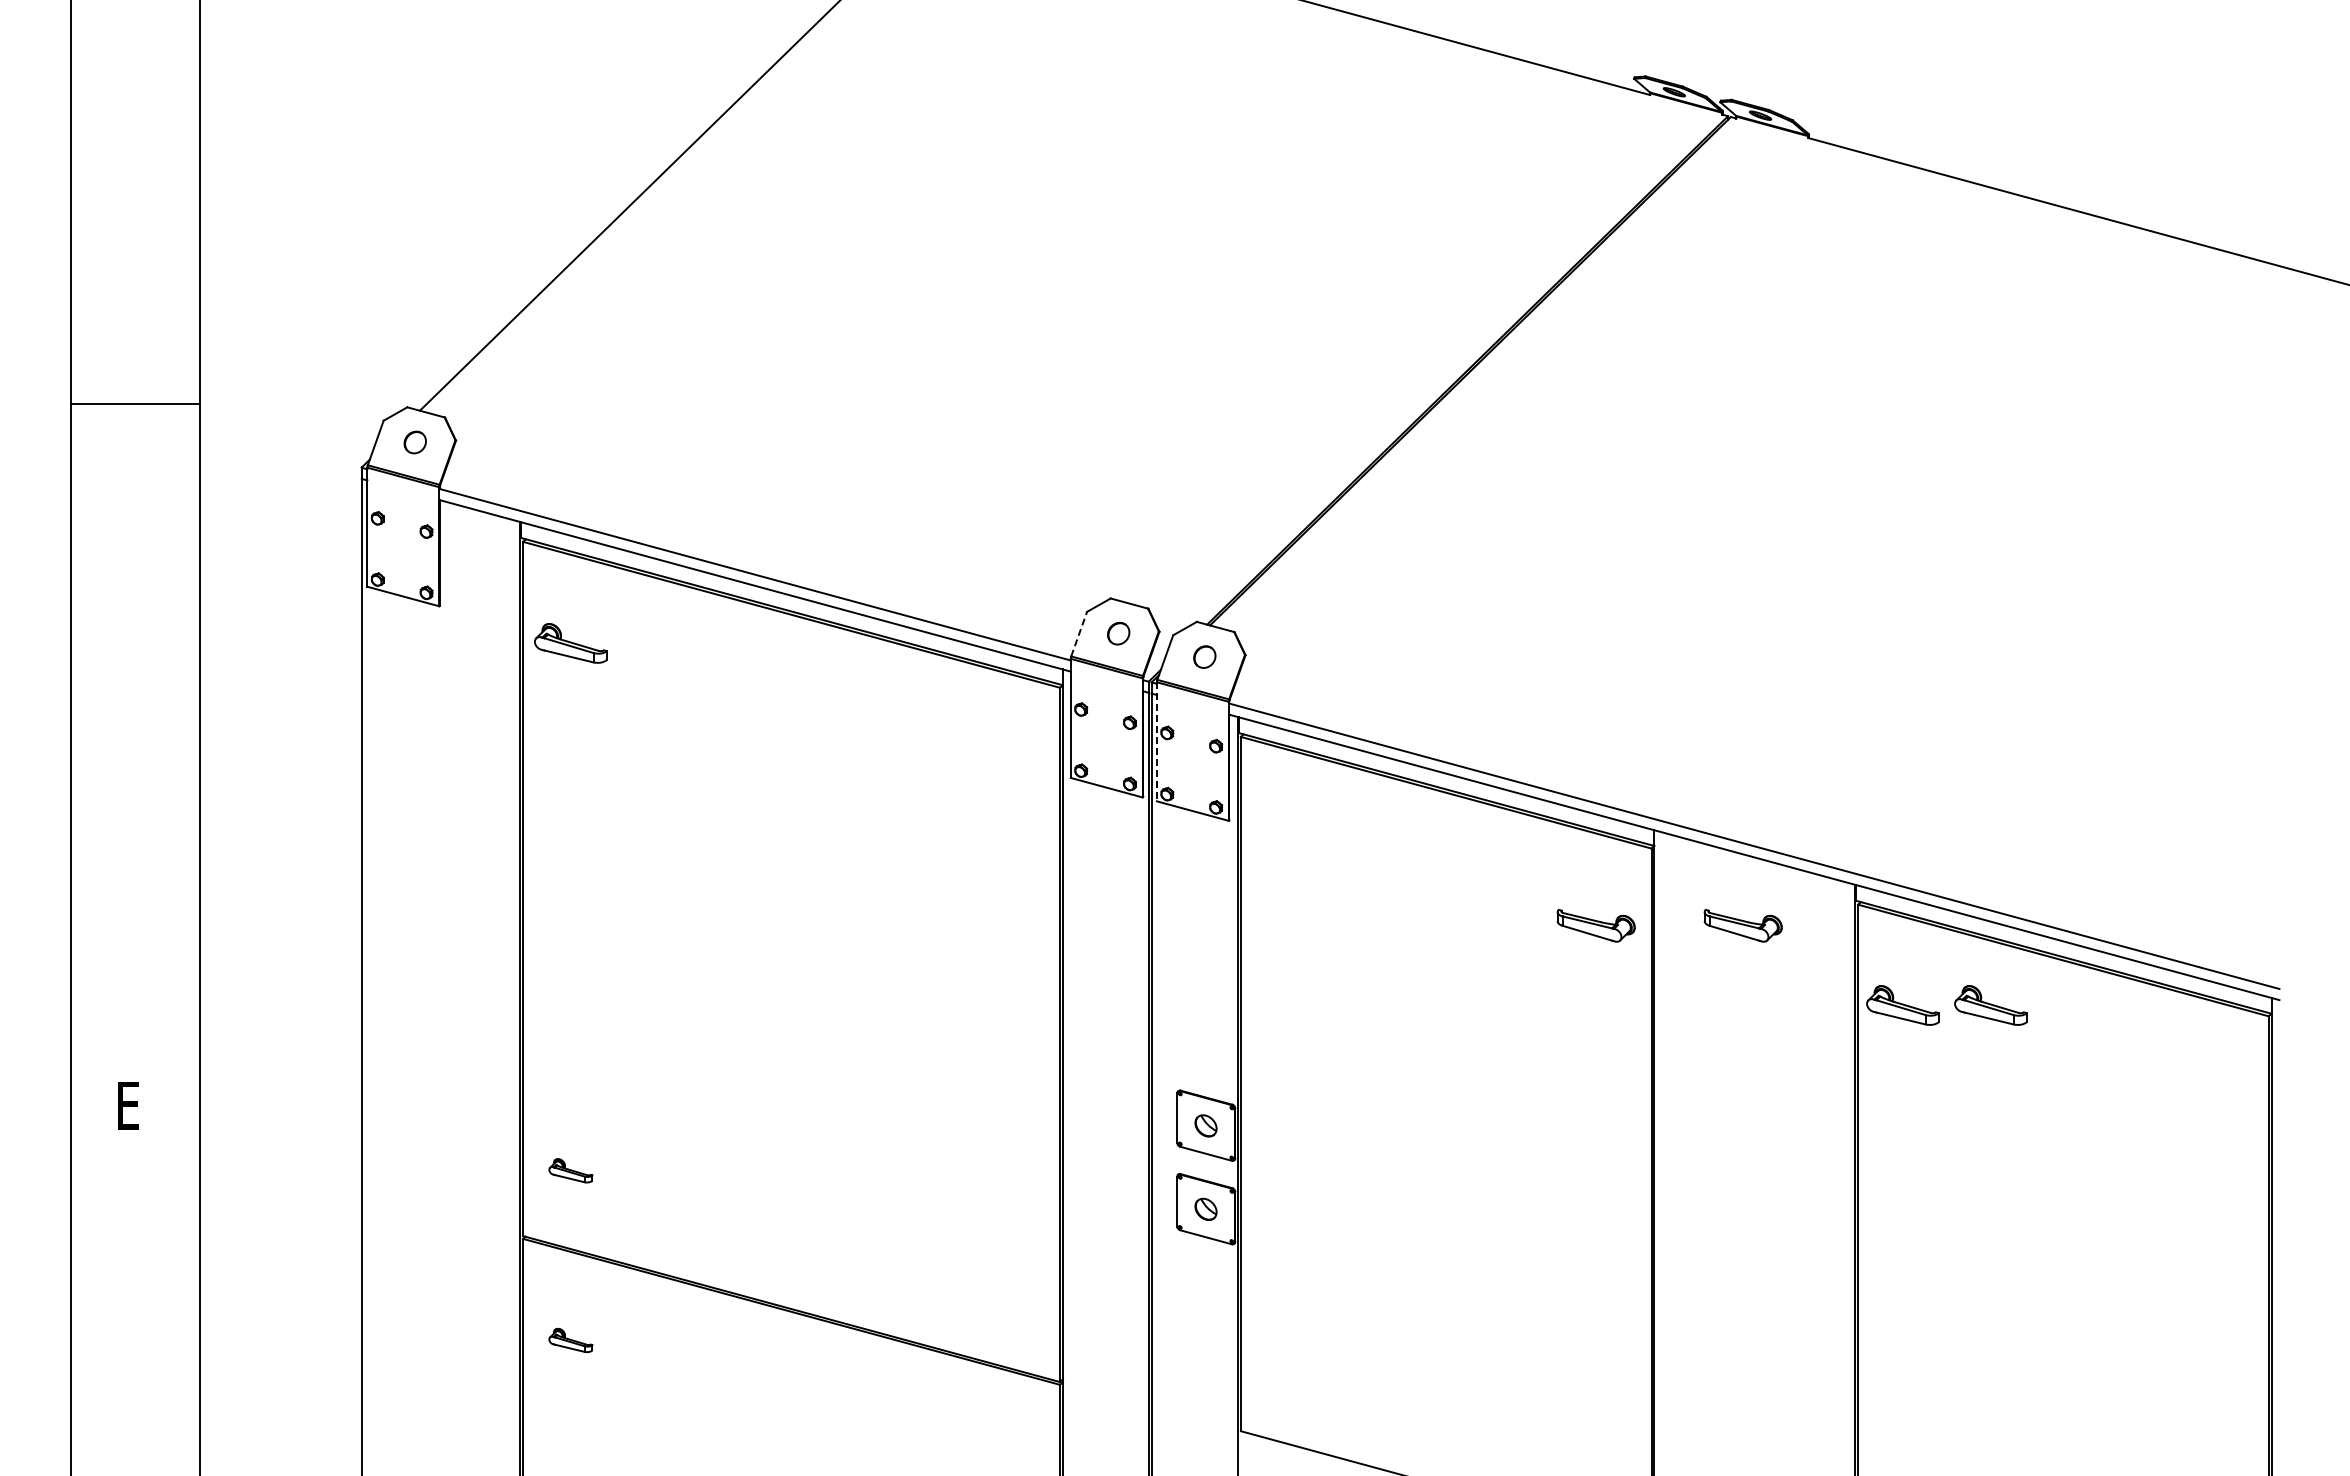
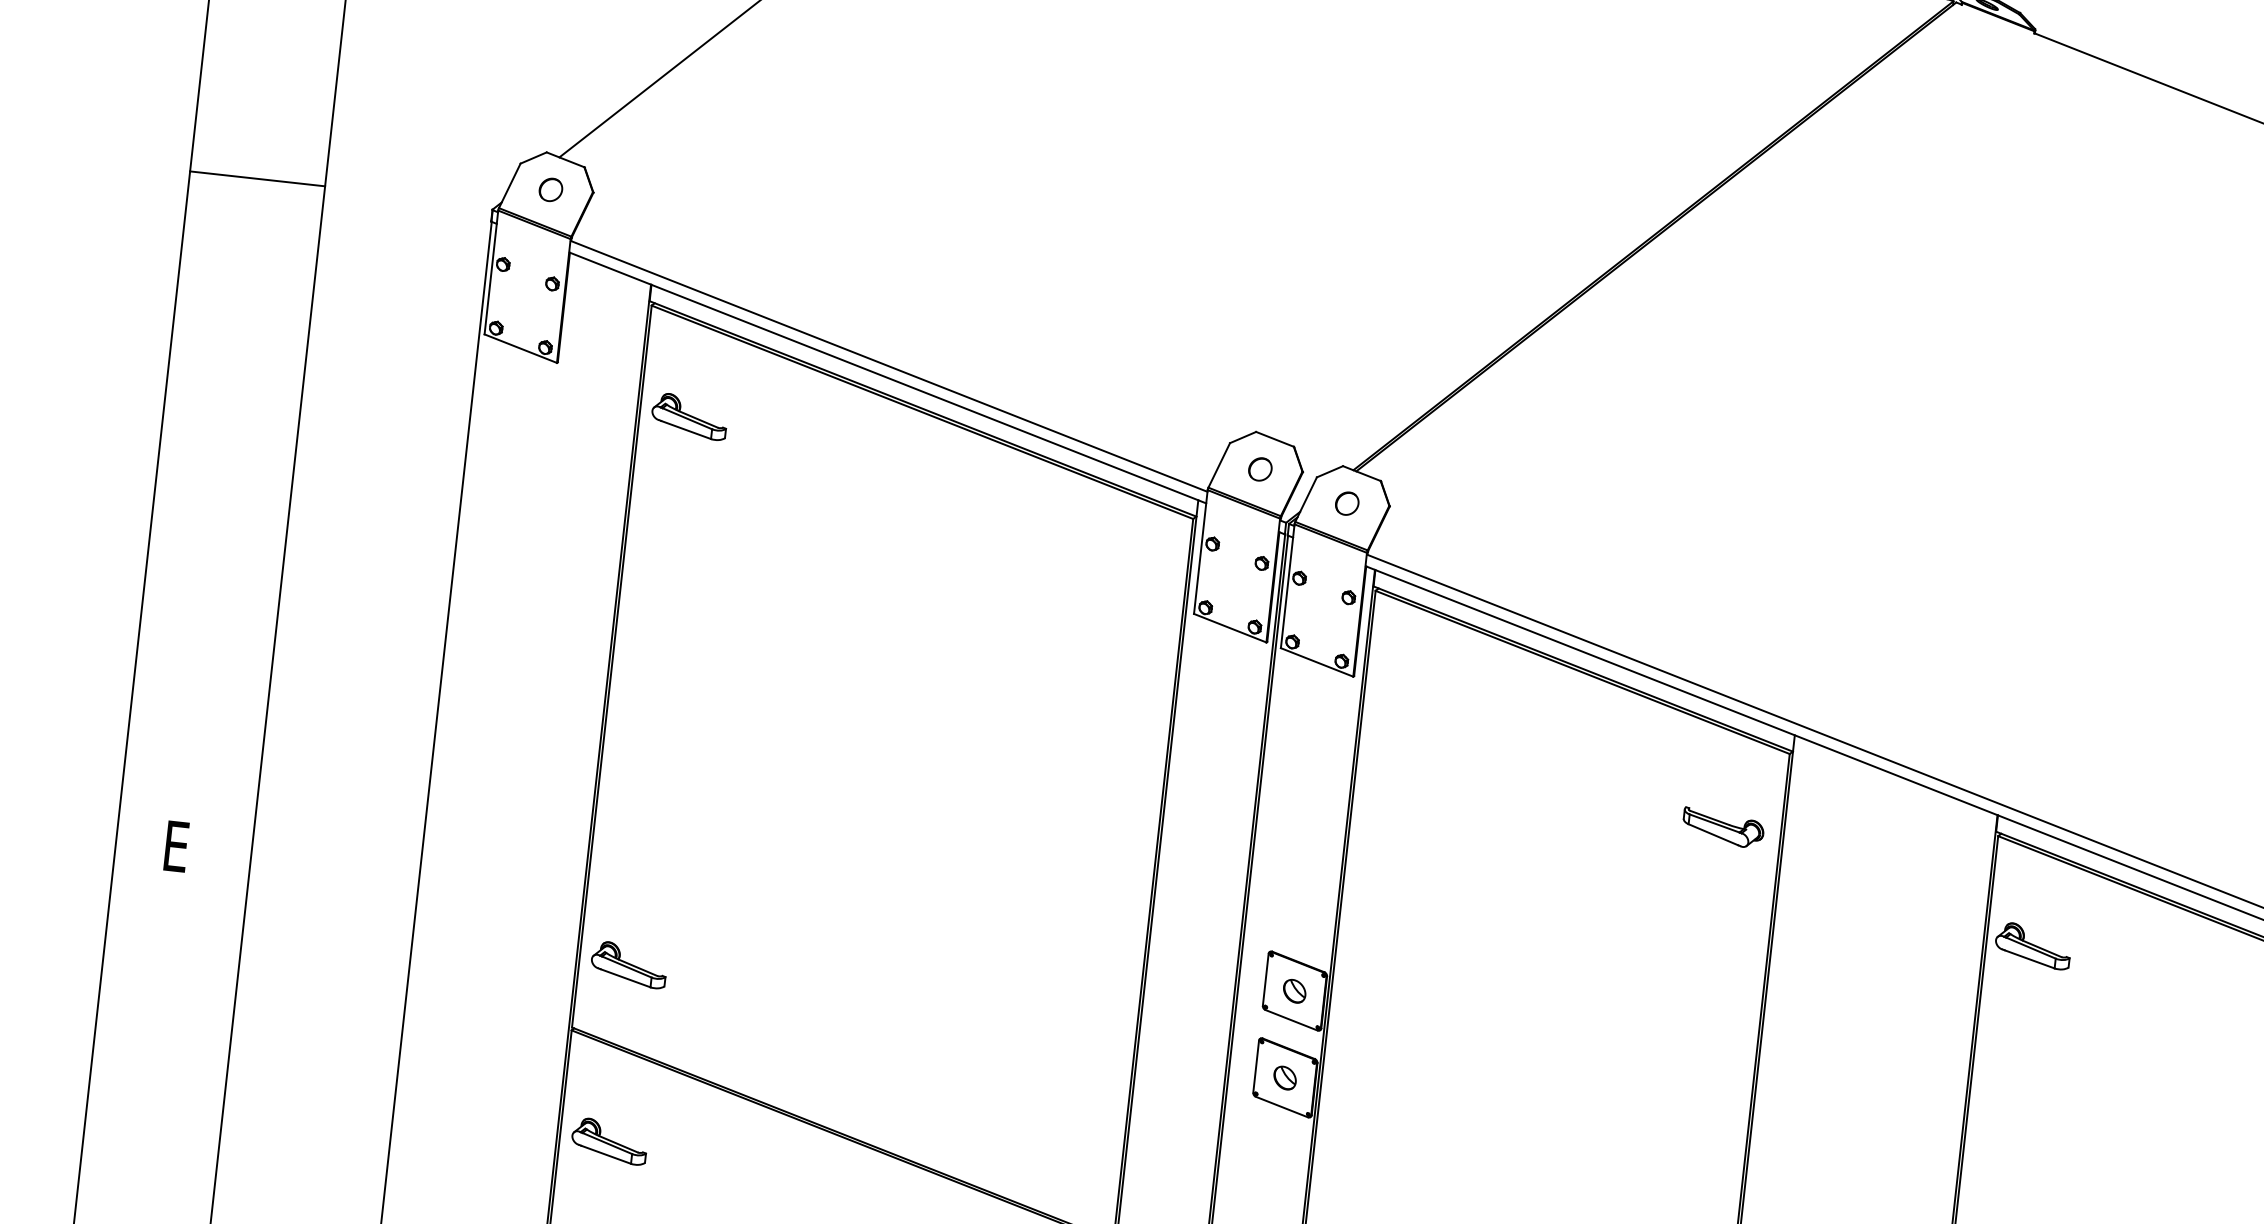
line: (135, 403) -> (257, 178), moved
line: (1079, 634) -> (1219, 465), dashed -> solid
line: (1156, 741) -> (1287, 585), dashed -> solid
part: (1742, 925) -> (1875, 844), removed
part: (1990, 1005) -> (2124, 956), removed
part: (570, 1170) -> (628, 964), size x1.67
part: (570, 1340) -> (609, 1141), size x1.67

